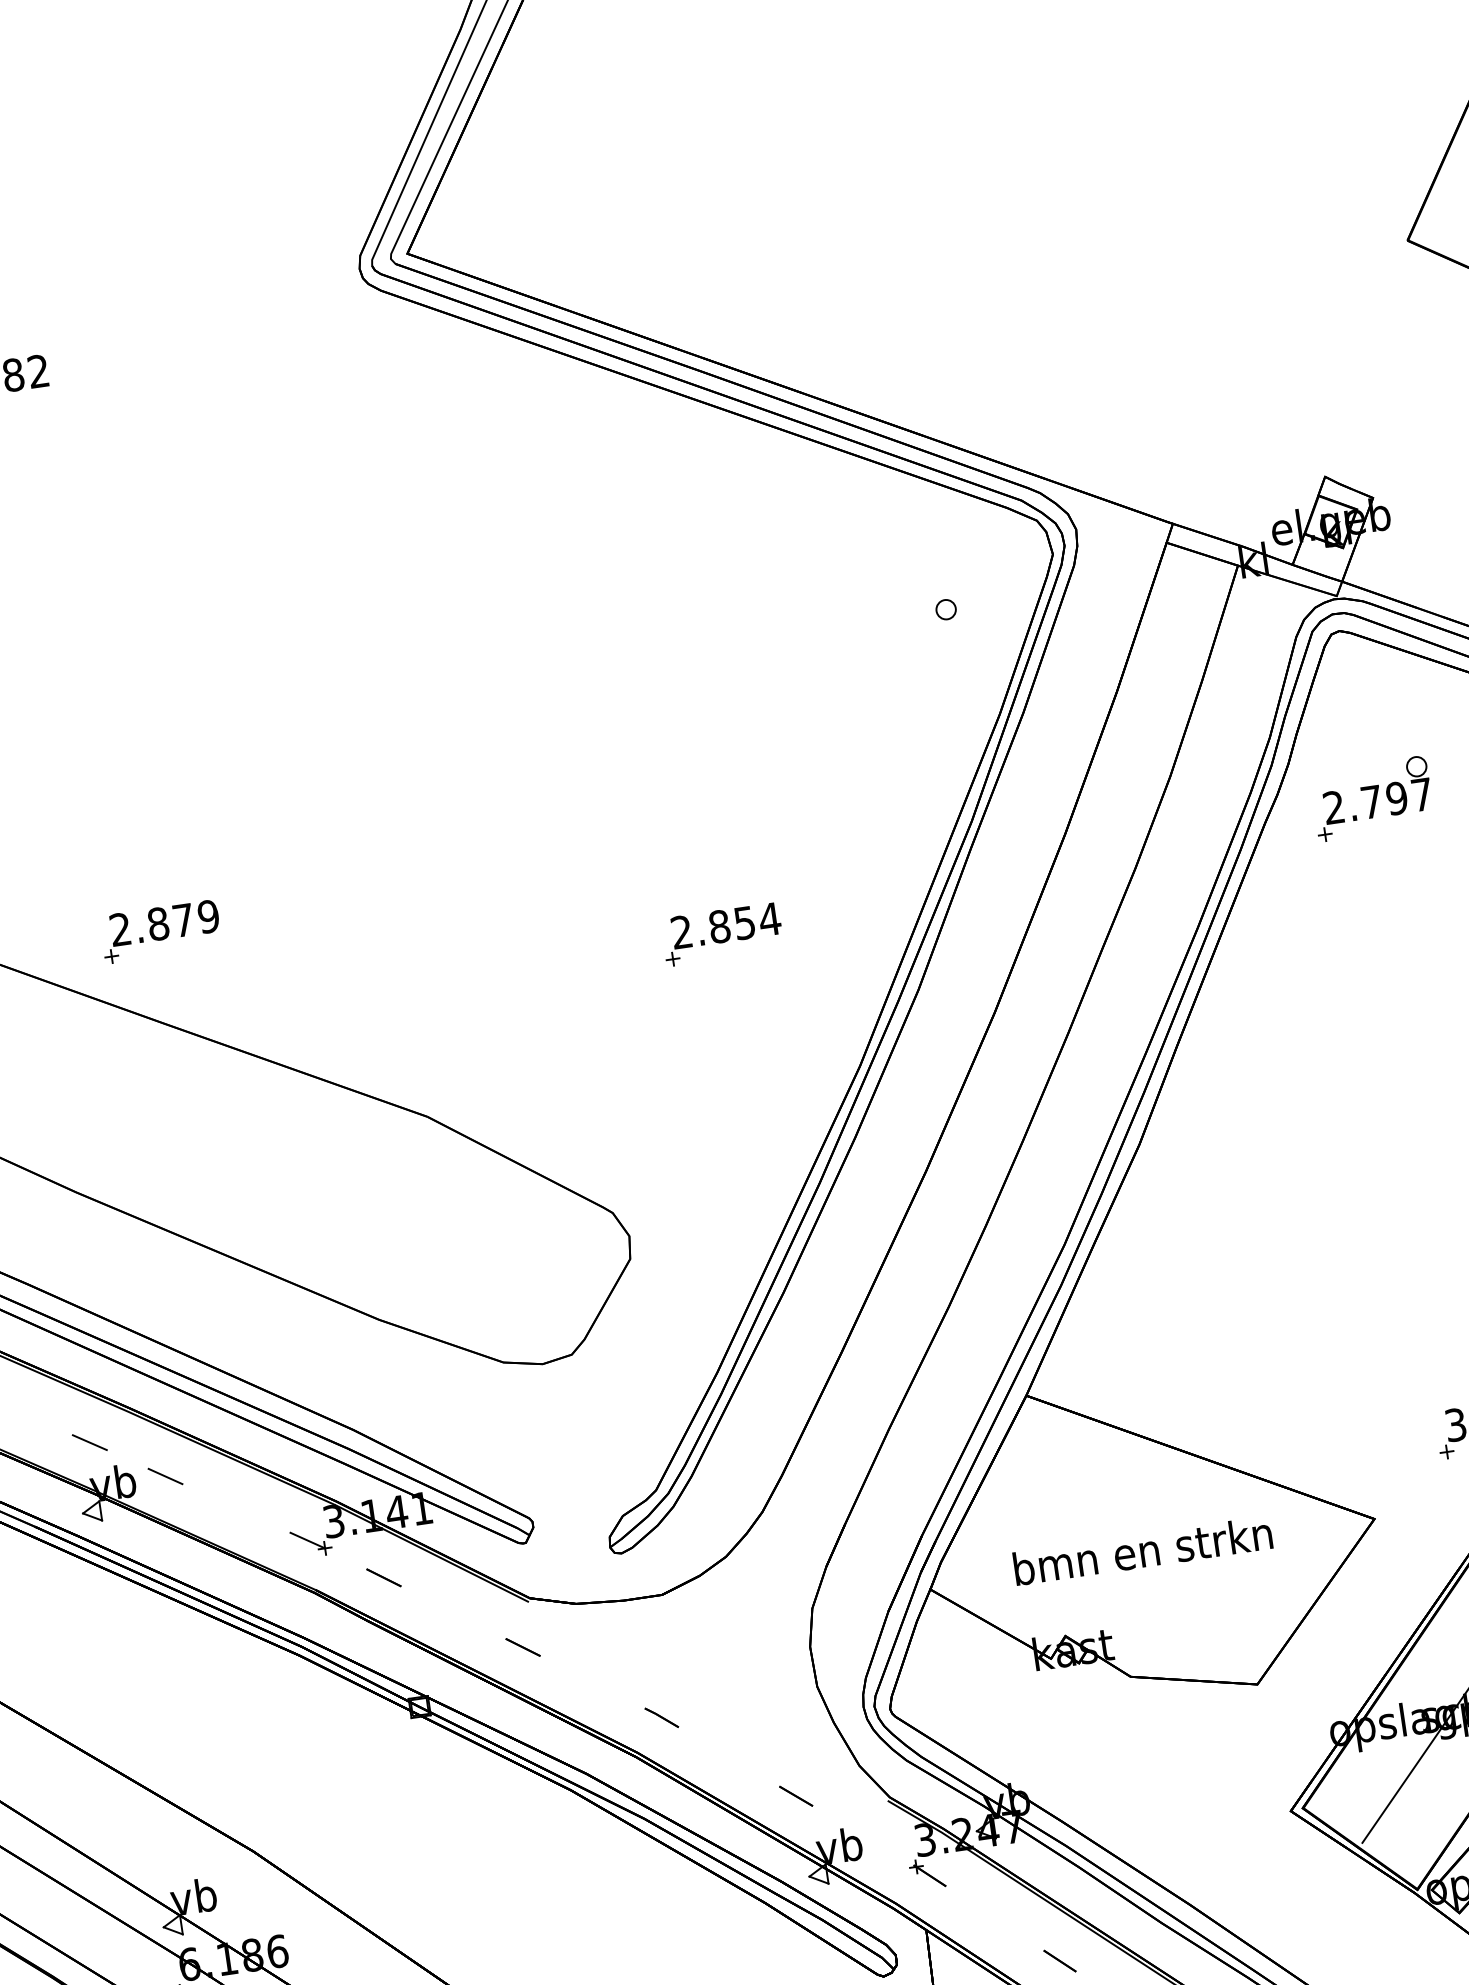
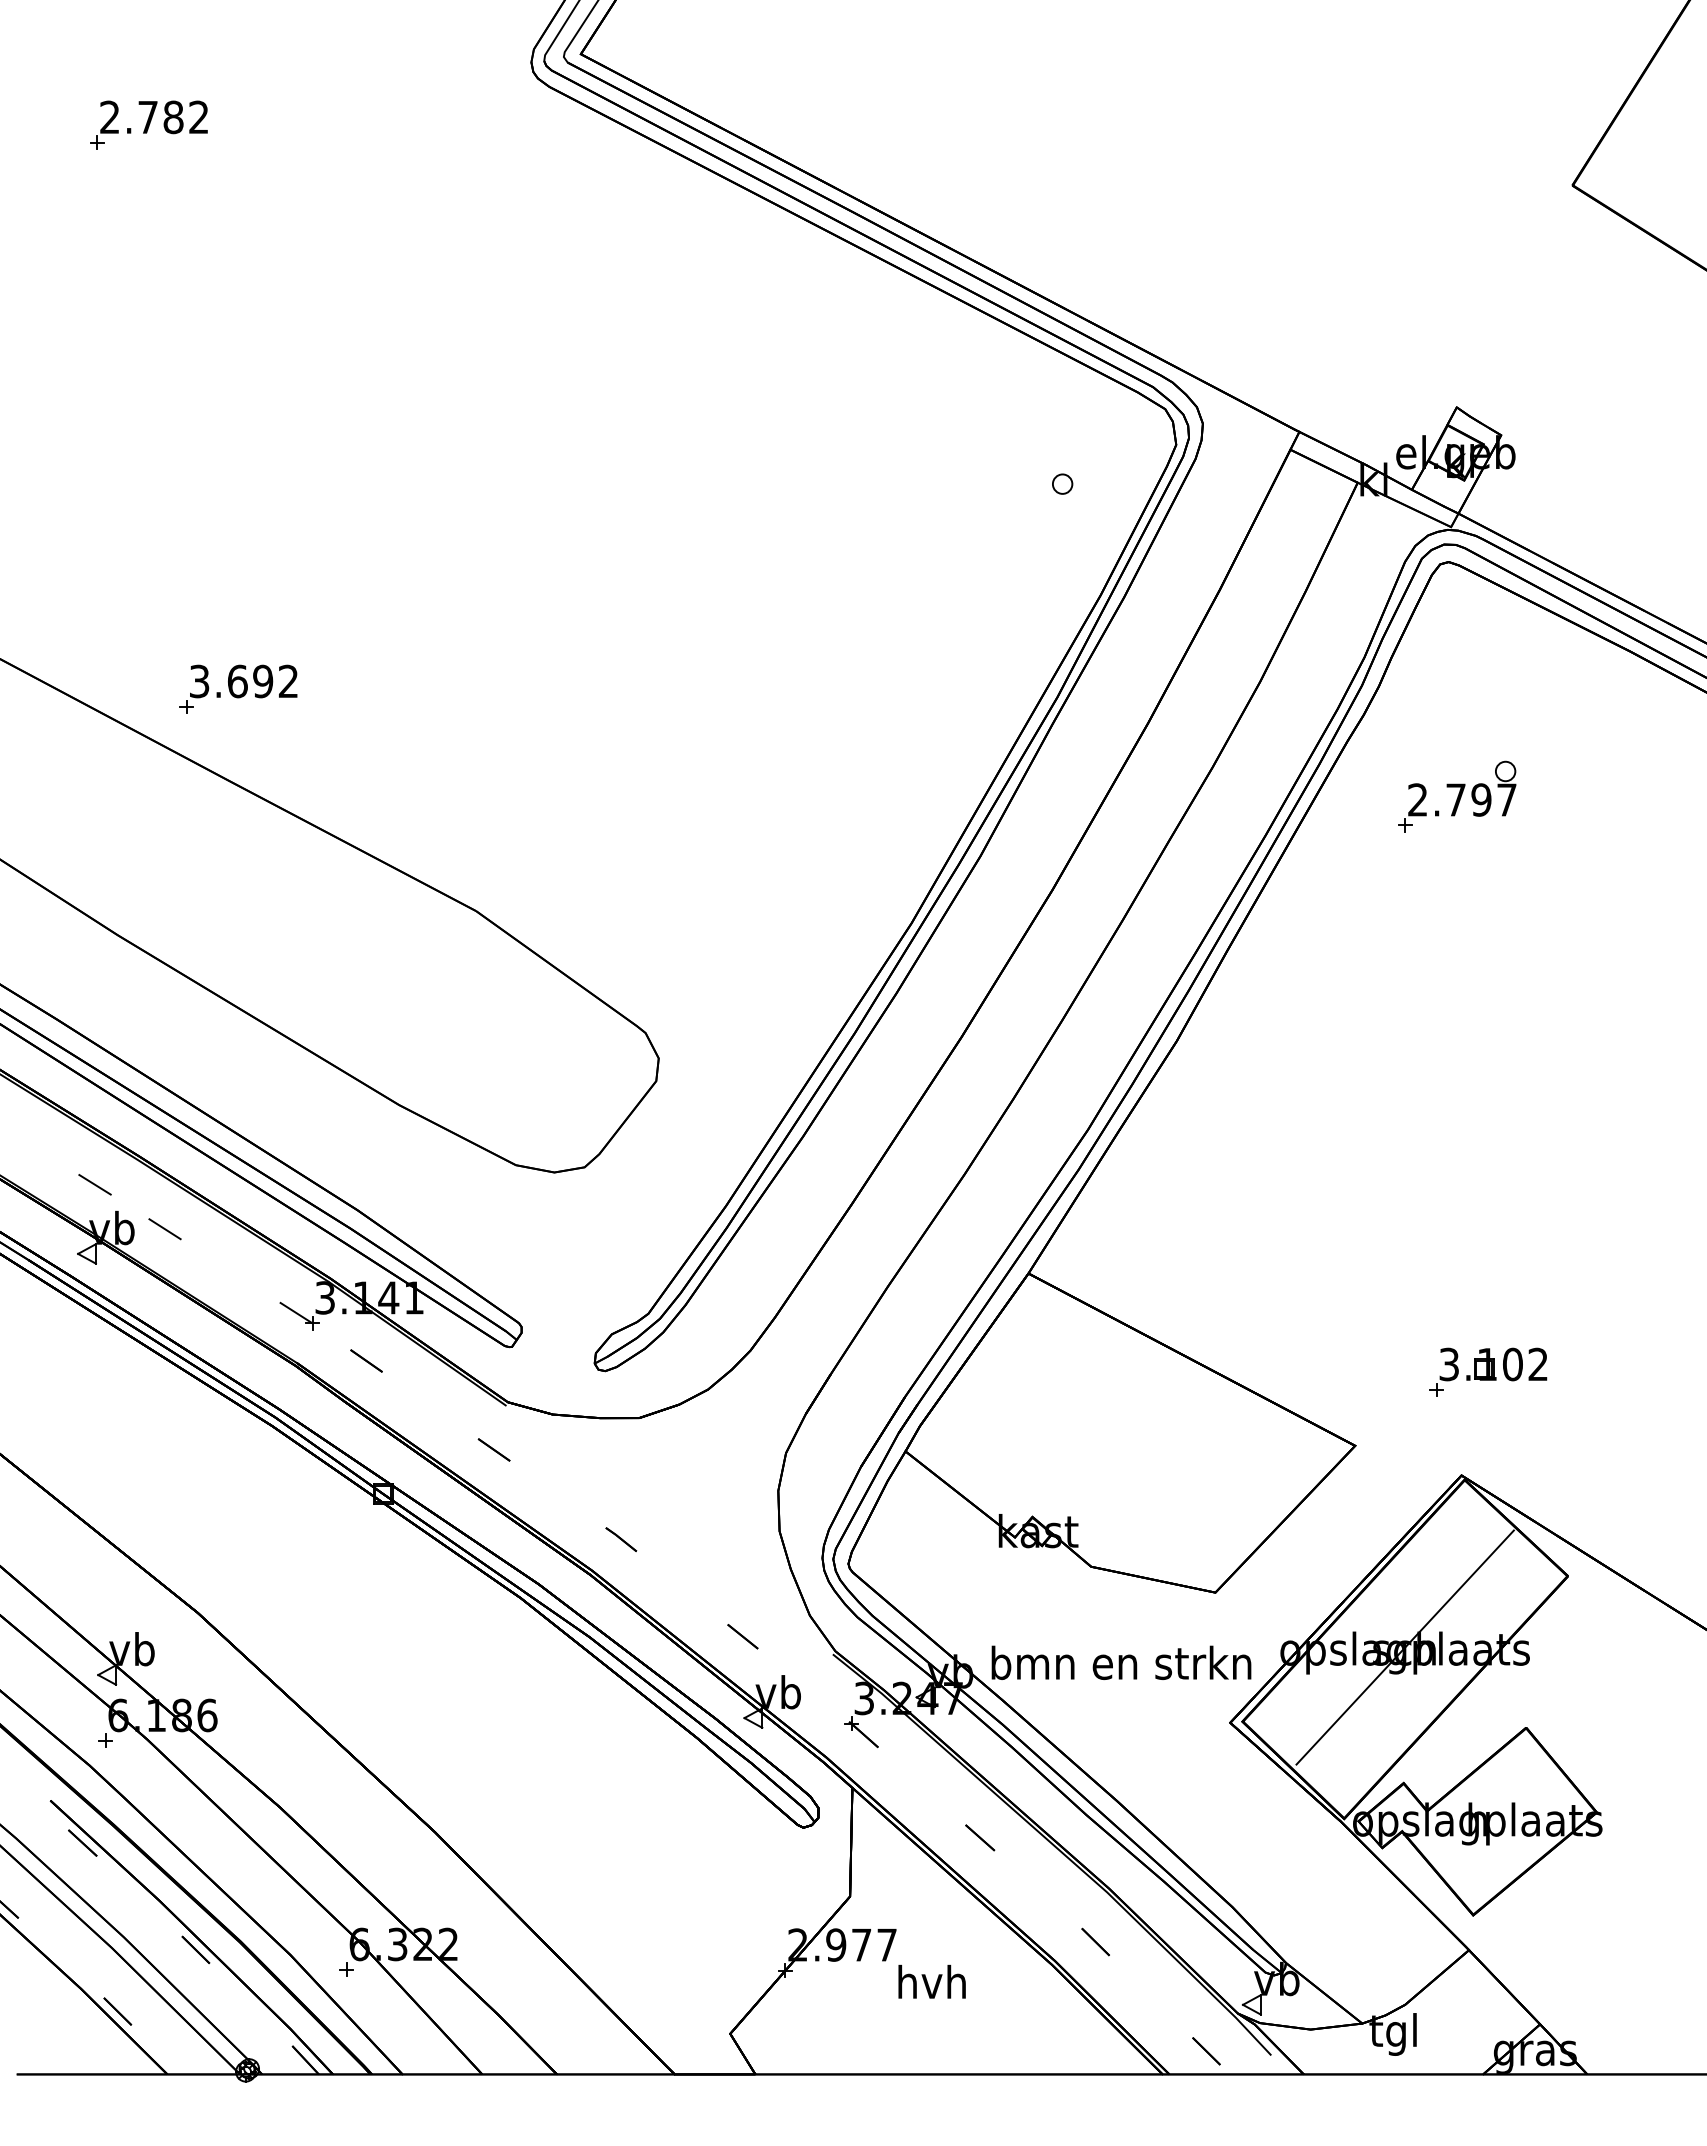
part: (1372, 798) -> (1457, 796), moved
text: (164, 923) -> (243, 681), 2.879 -> 3.692
part: (722, 933) -> (794, 772), removed
text: (1142, 1550) -> (1121, 1662), moved

